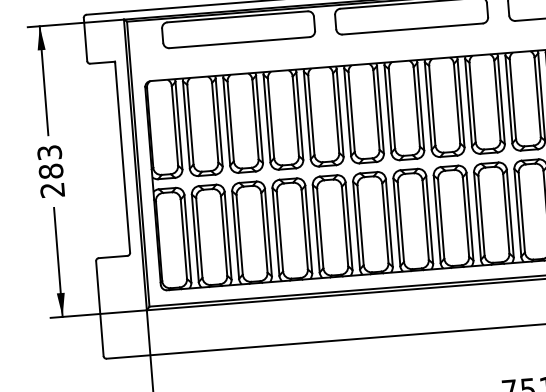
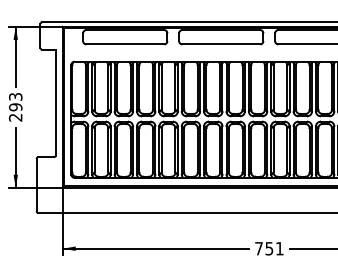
text: (50, 171) -> (15, 107), 283 -> 293

